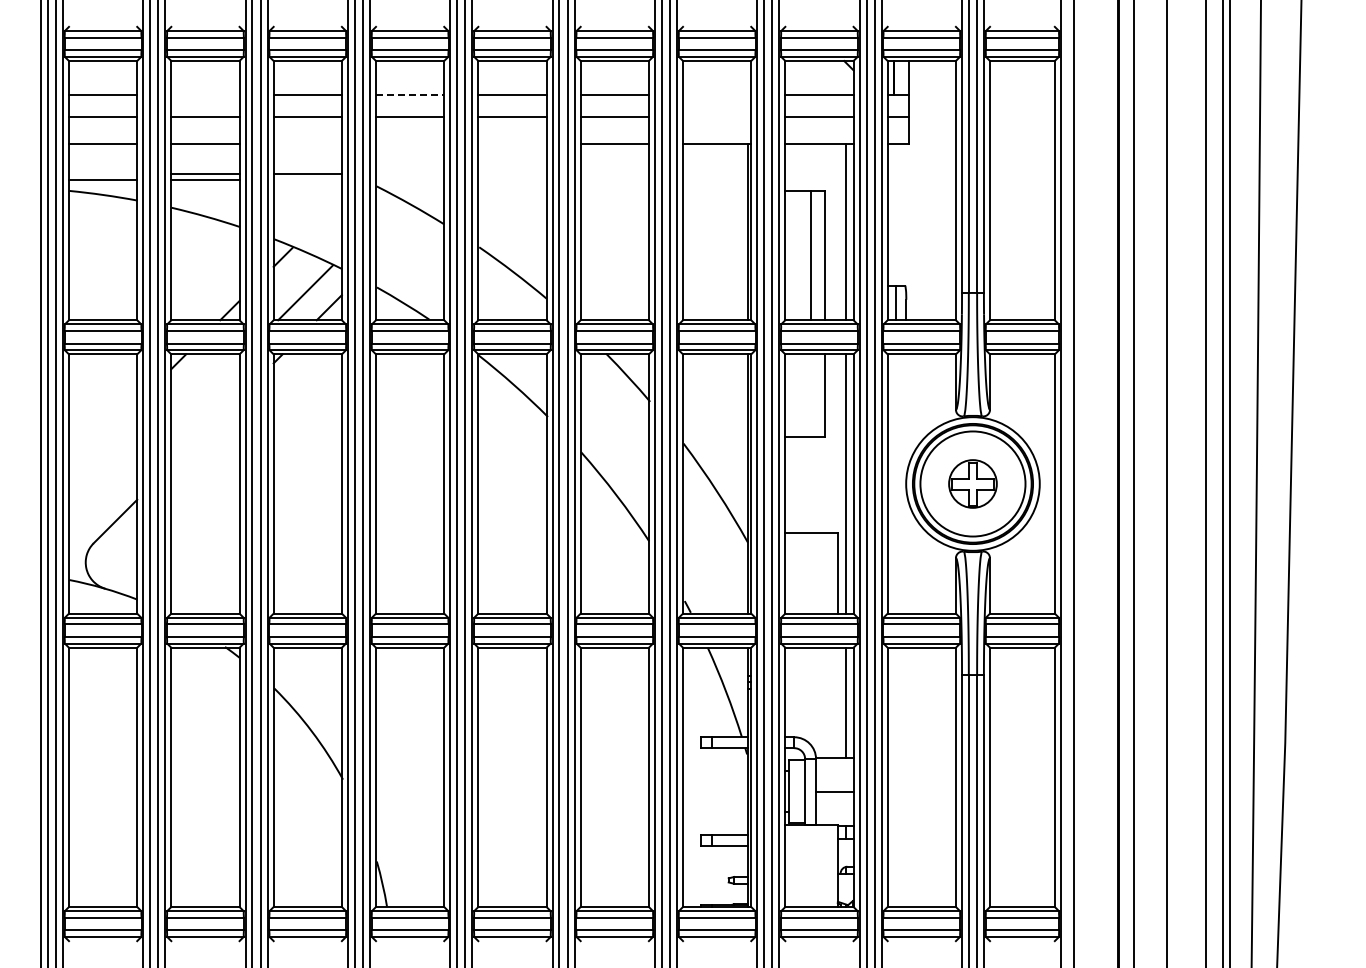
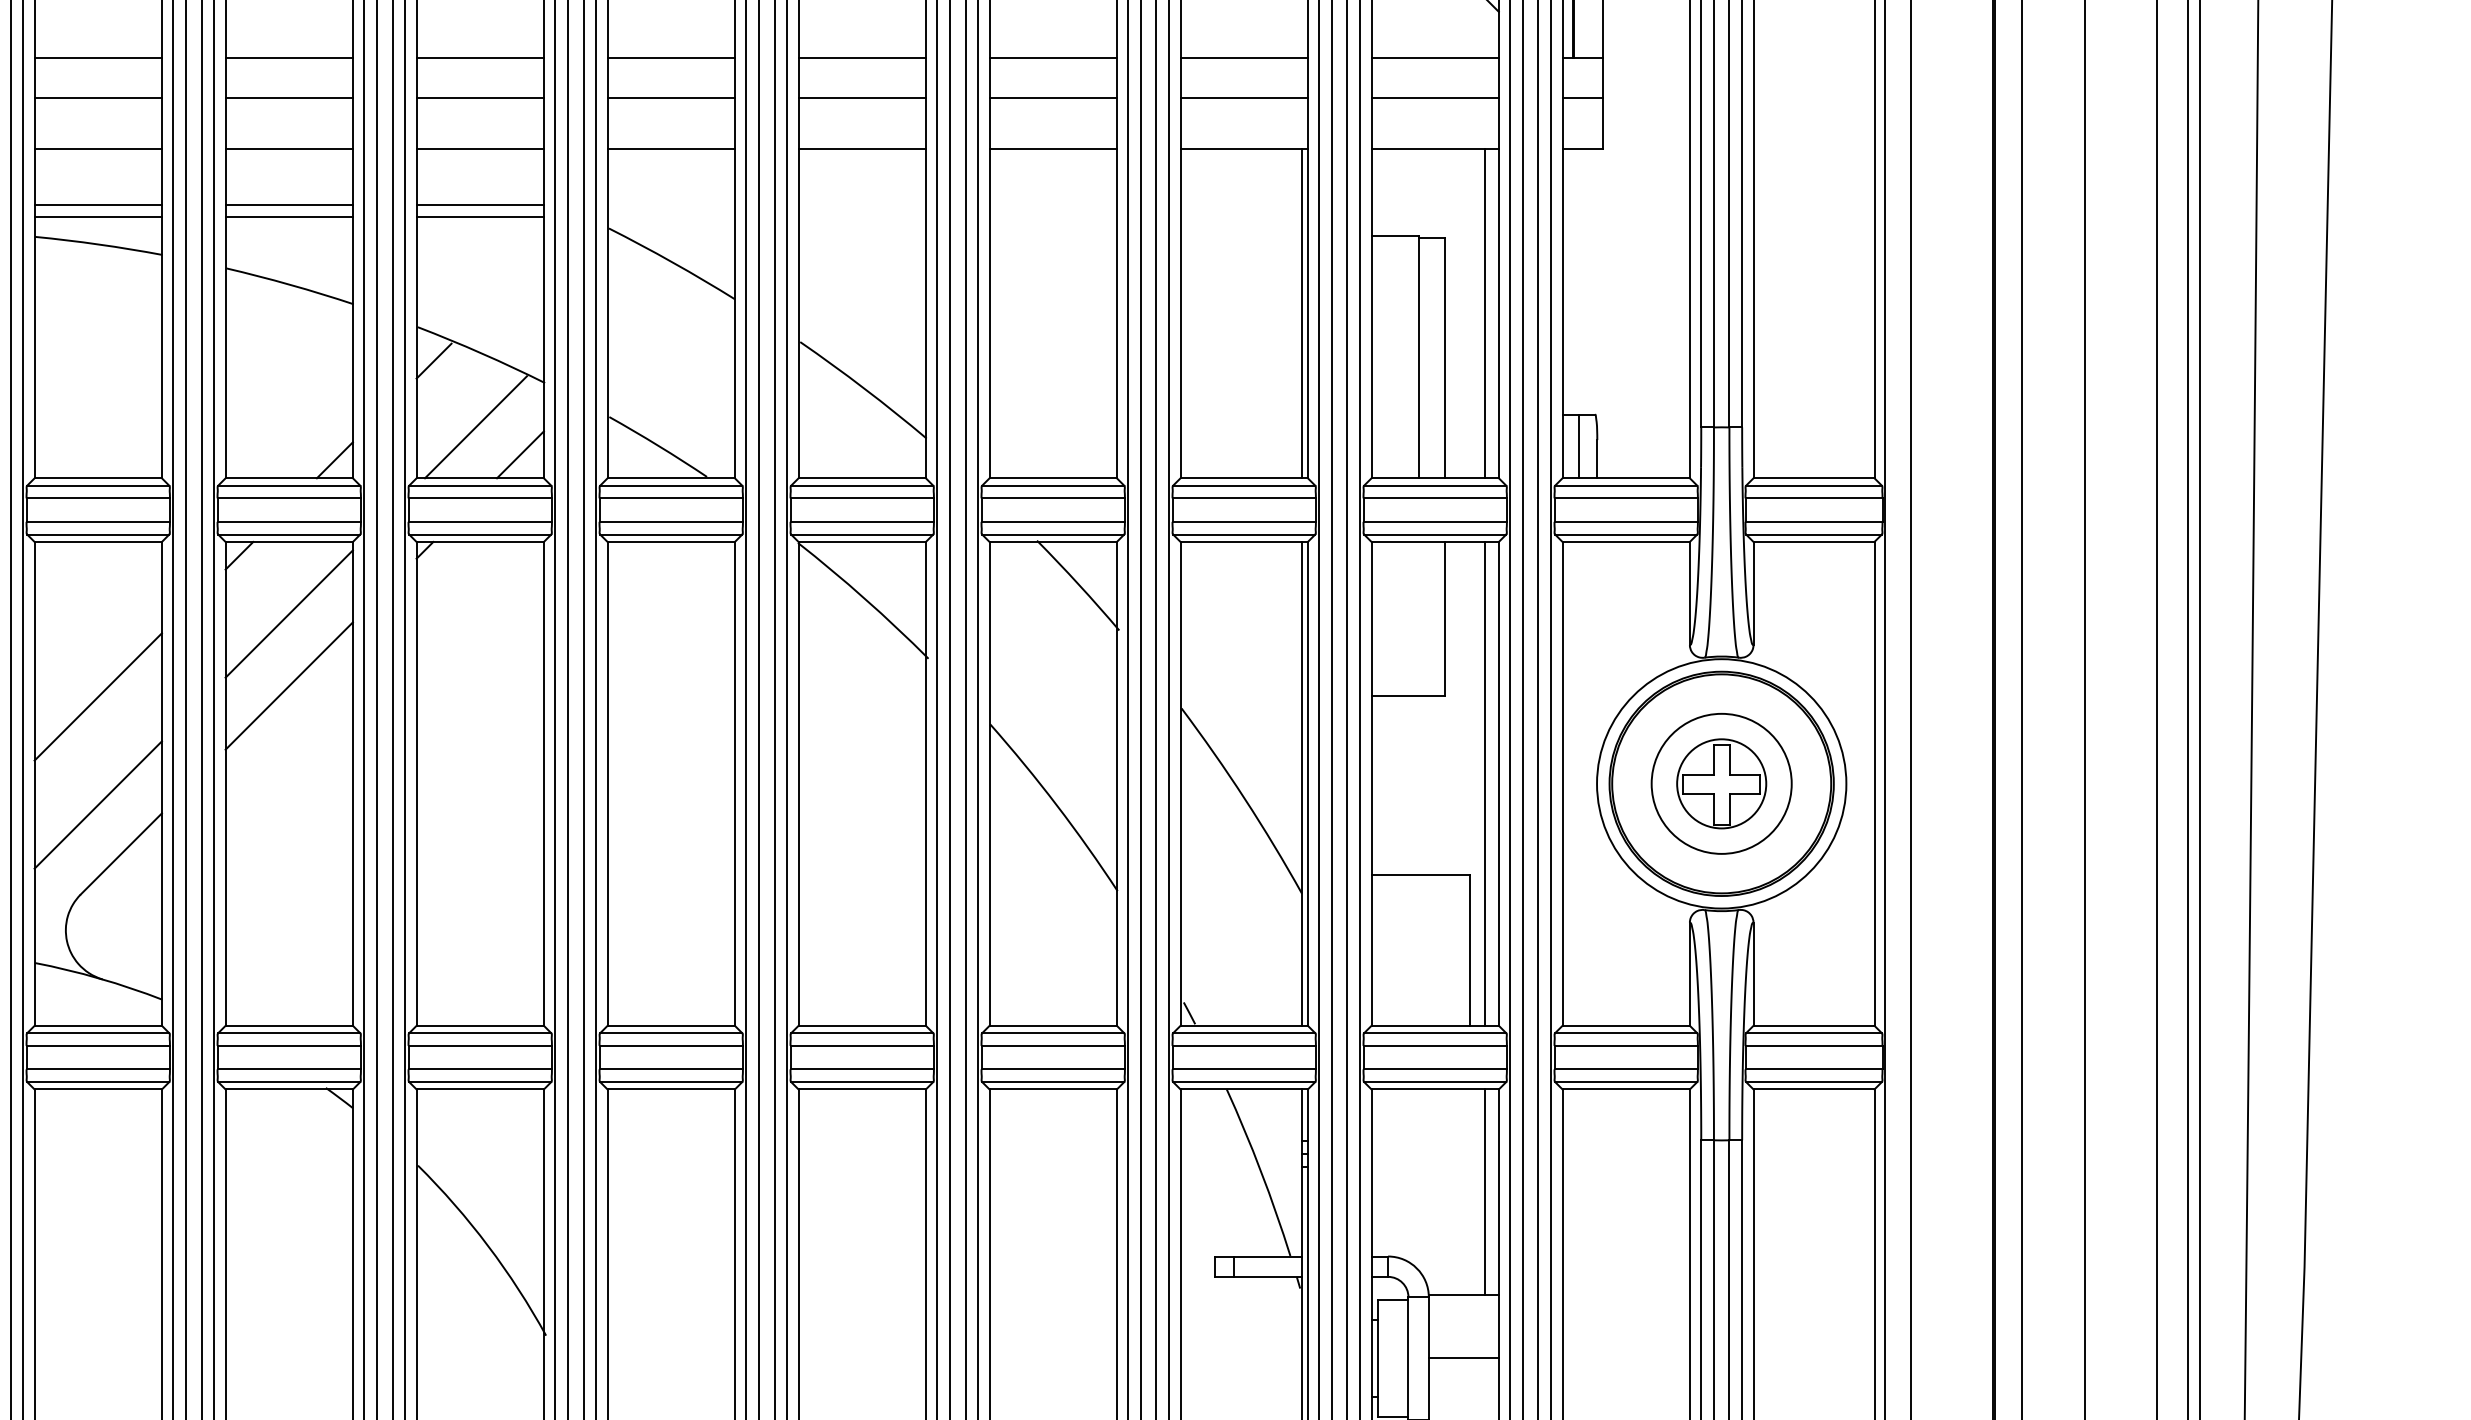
line: (205, 94) -> (289, 56), added
line: (410, 94) -> (671, 56), dashed -> solid
line: (717, 94) -> (1244, 56), added
line: (717, 116) -> (1244, 98), added
line: (307, 143) -> (479, 148), added
line: (410, 143) -> (671, 148), added
line: (512, 143) -> (862, 148), added
line: (103, 173) -> (98, 204), added
line: (307, 180) -> (479, 217), added
line: (205, 392) -> (289, 613), added
line: (205, 431) -> (289, 685), added
line: (103, 437) -> (98, 697), added
circle: (972, 483) -> (1720, 782), size x0.71
line: (103, 495) -> (98, 805), added

